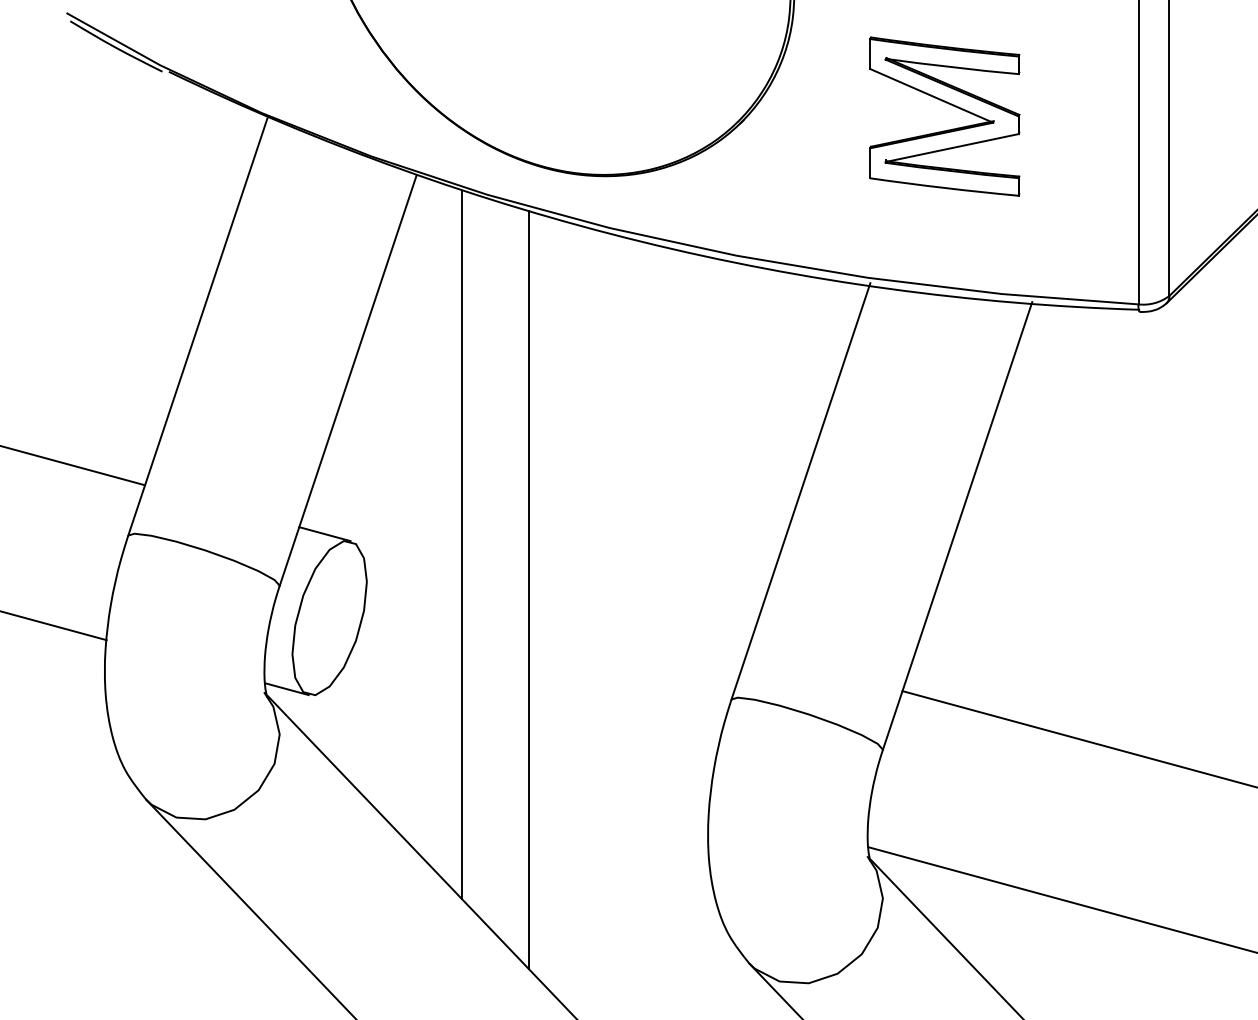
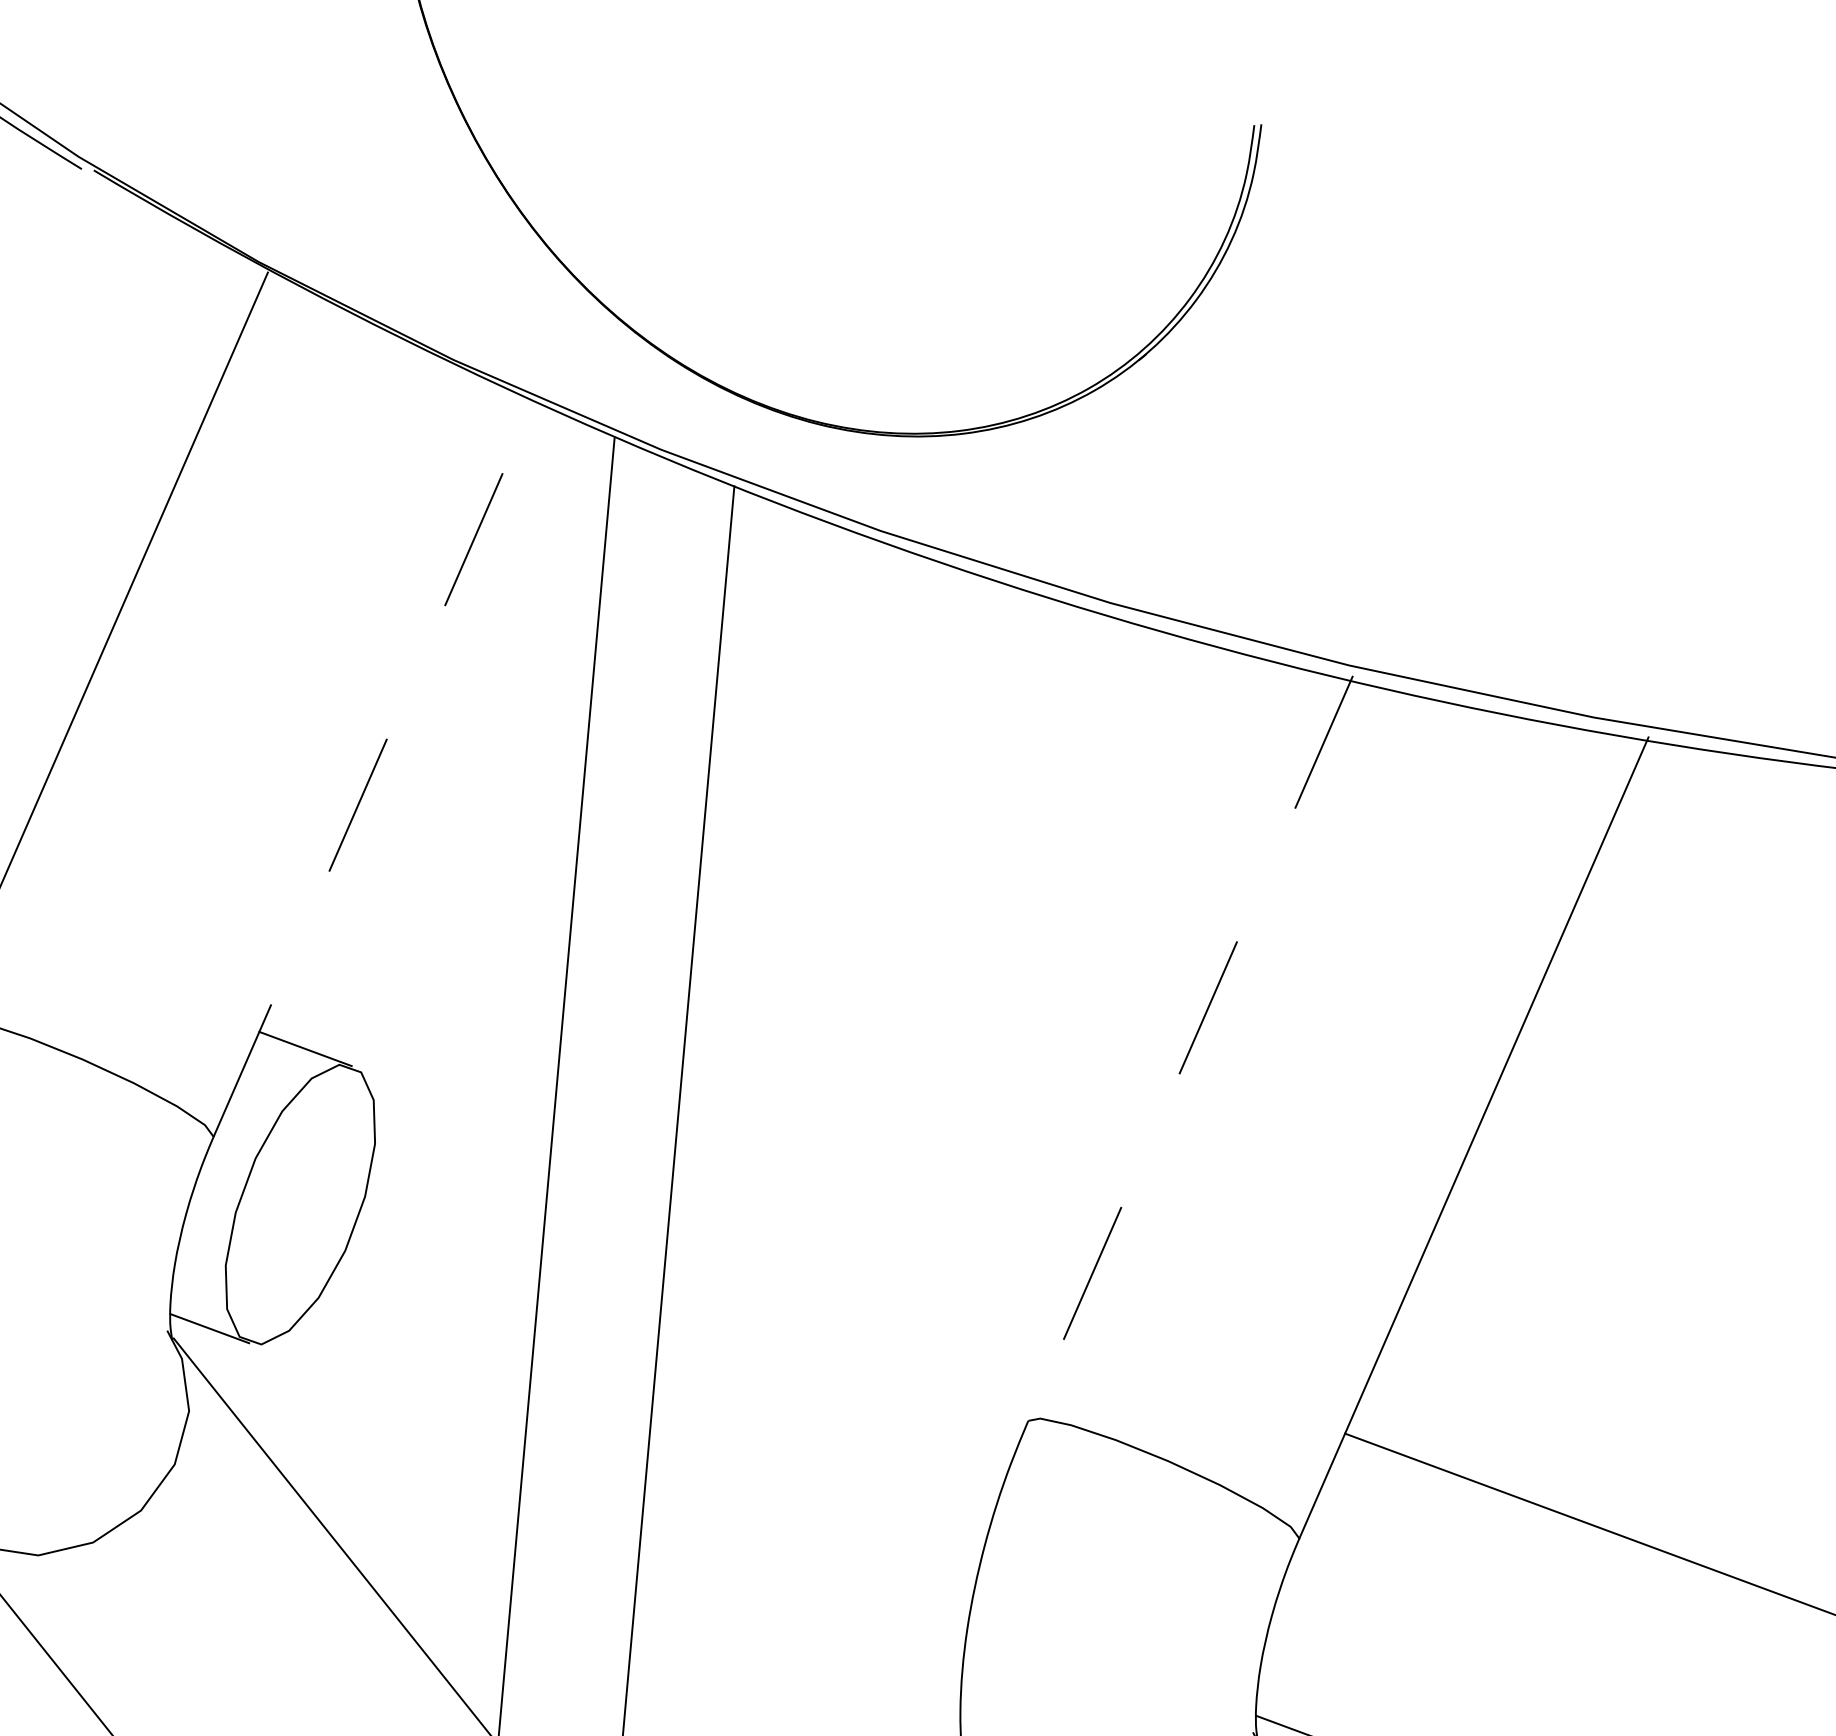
part: (950, 105) -> (1530, 361), removed
line: (348, 380) -> (374, 769), solid -> dashed
line: (800, 491) -> (1189, 1048), solid -> dashed

